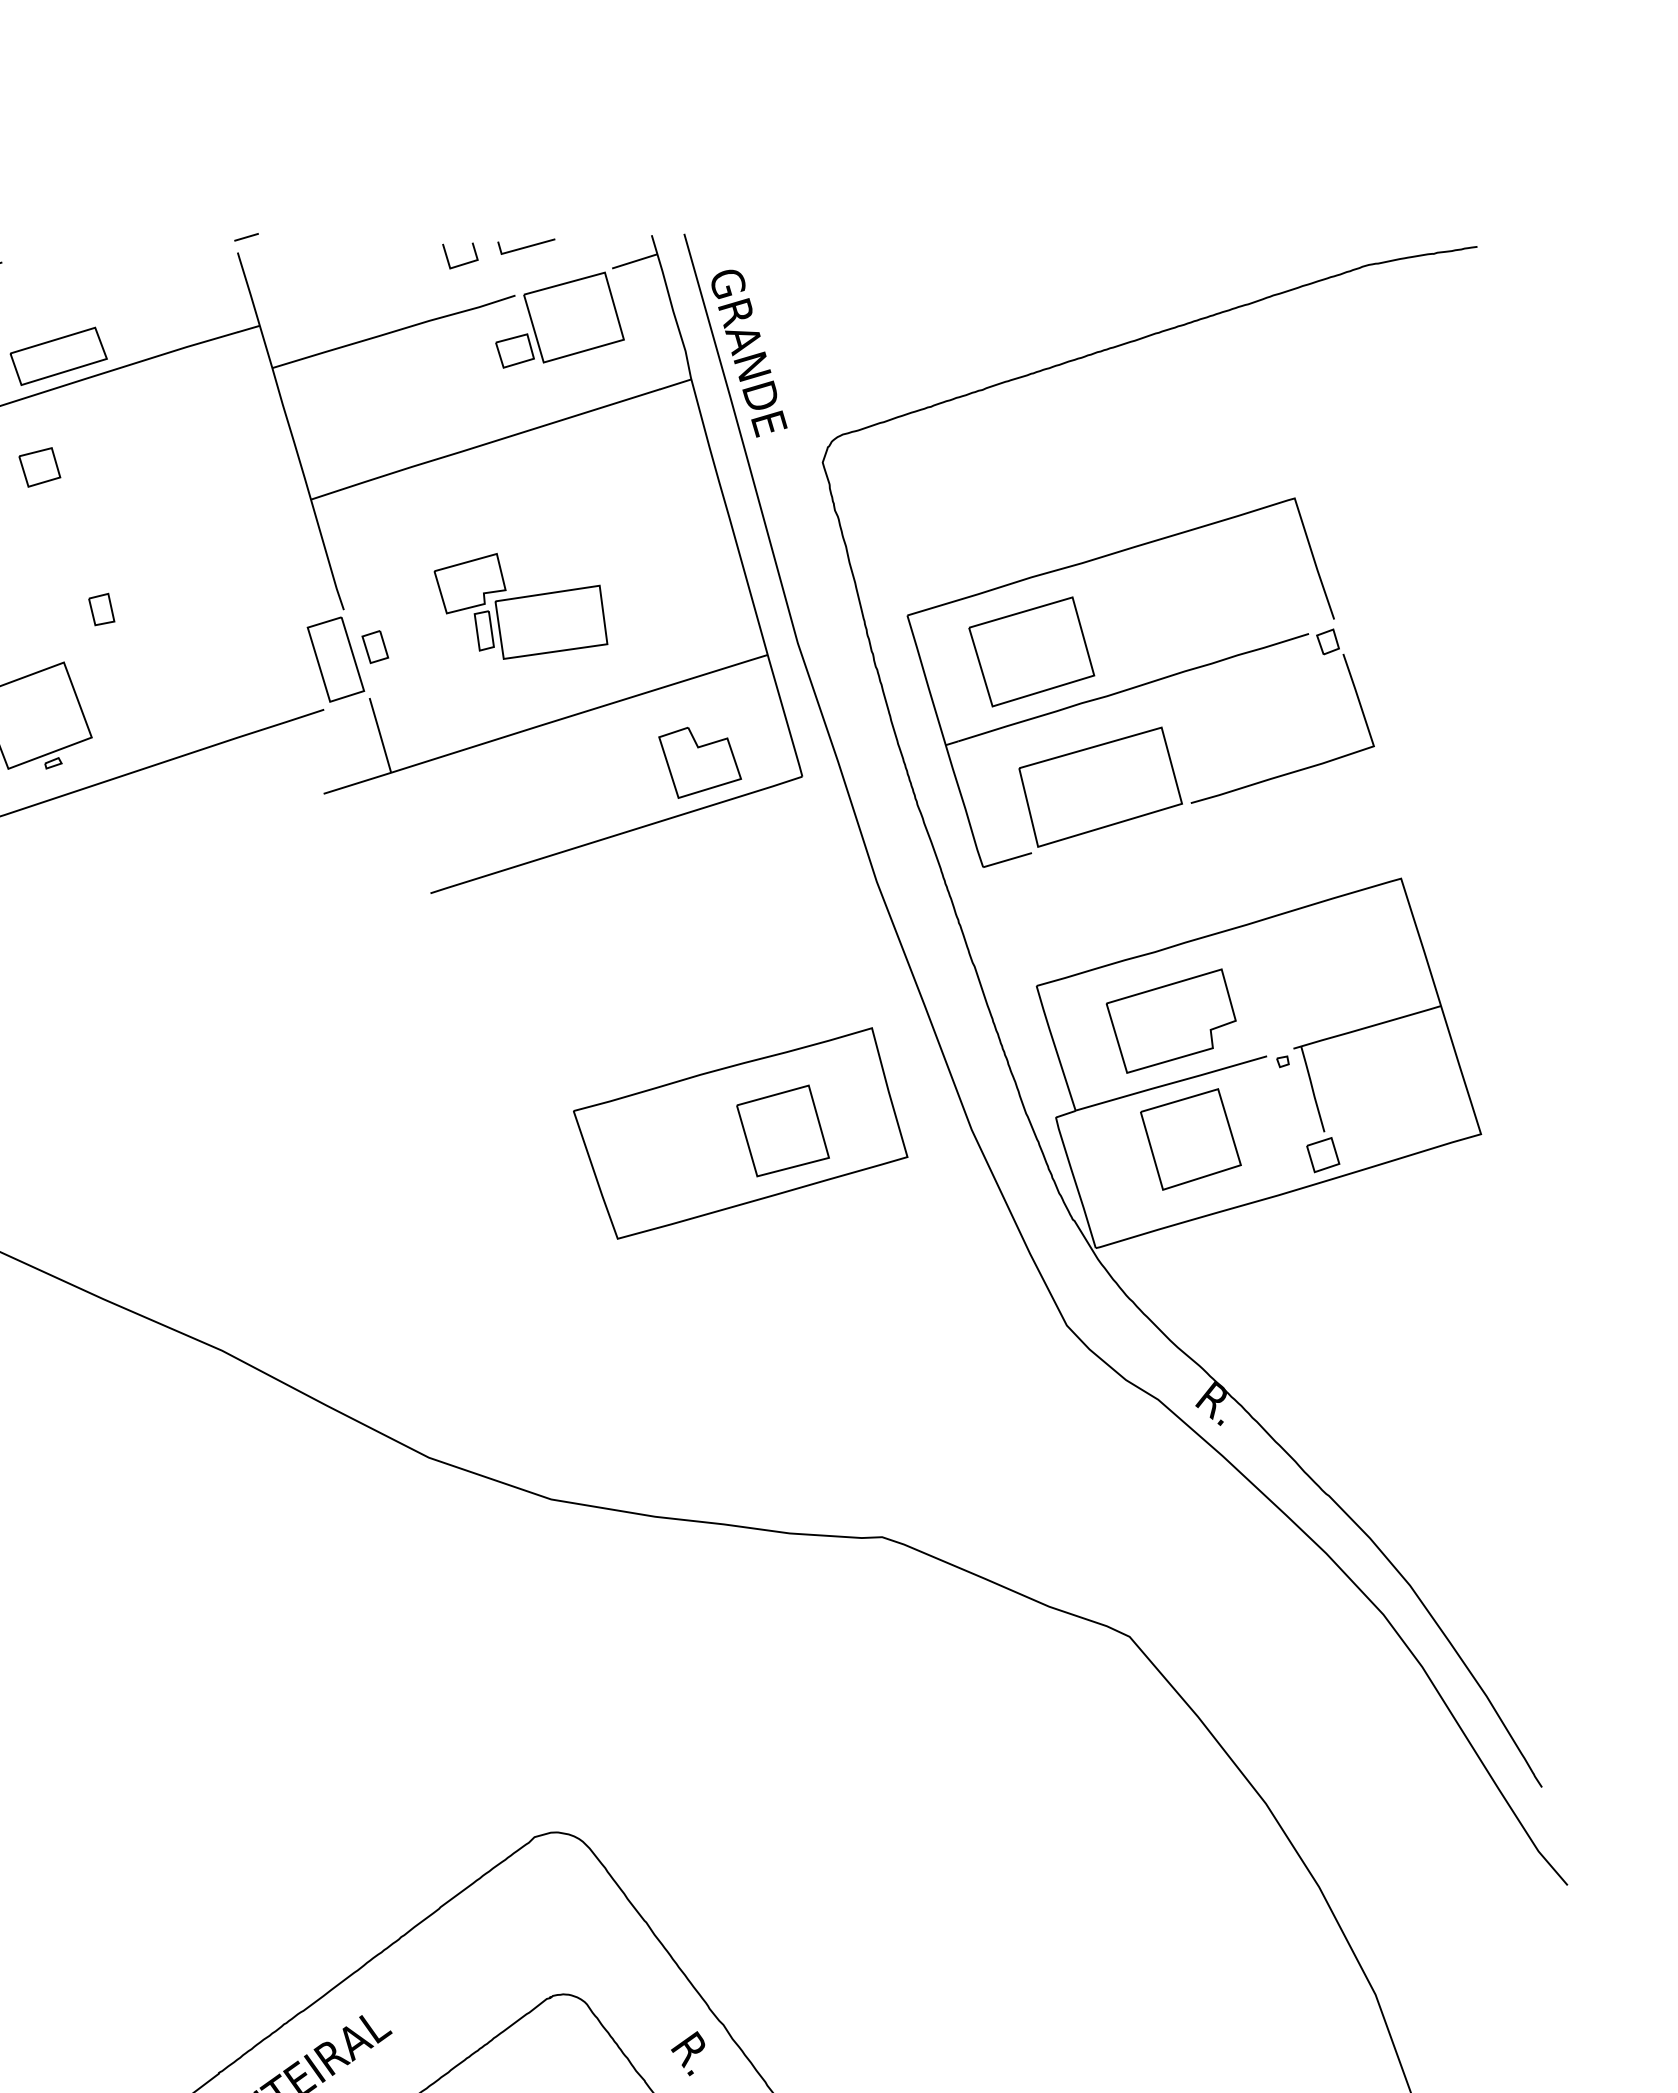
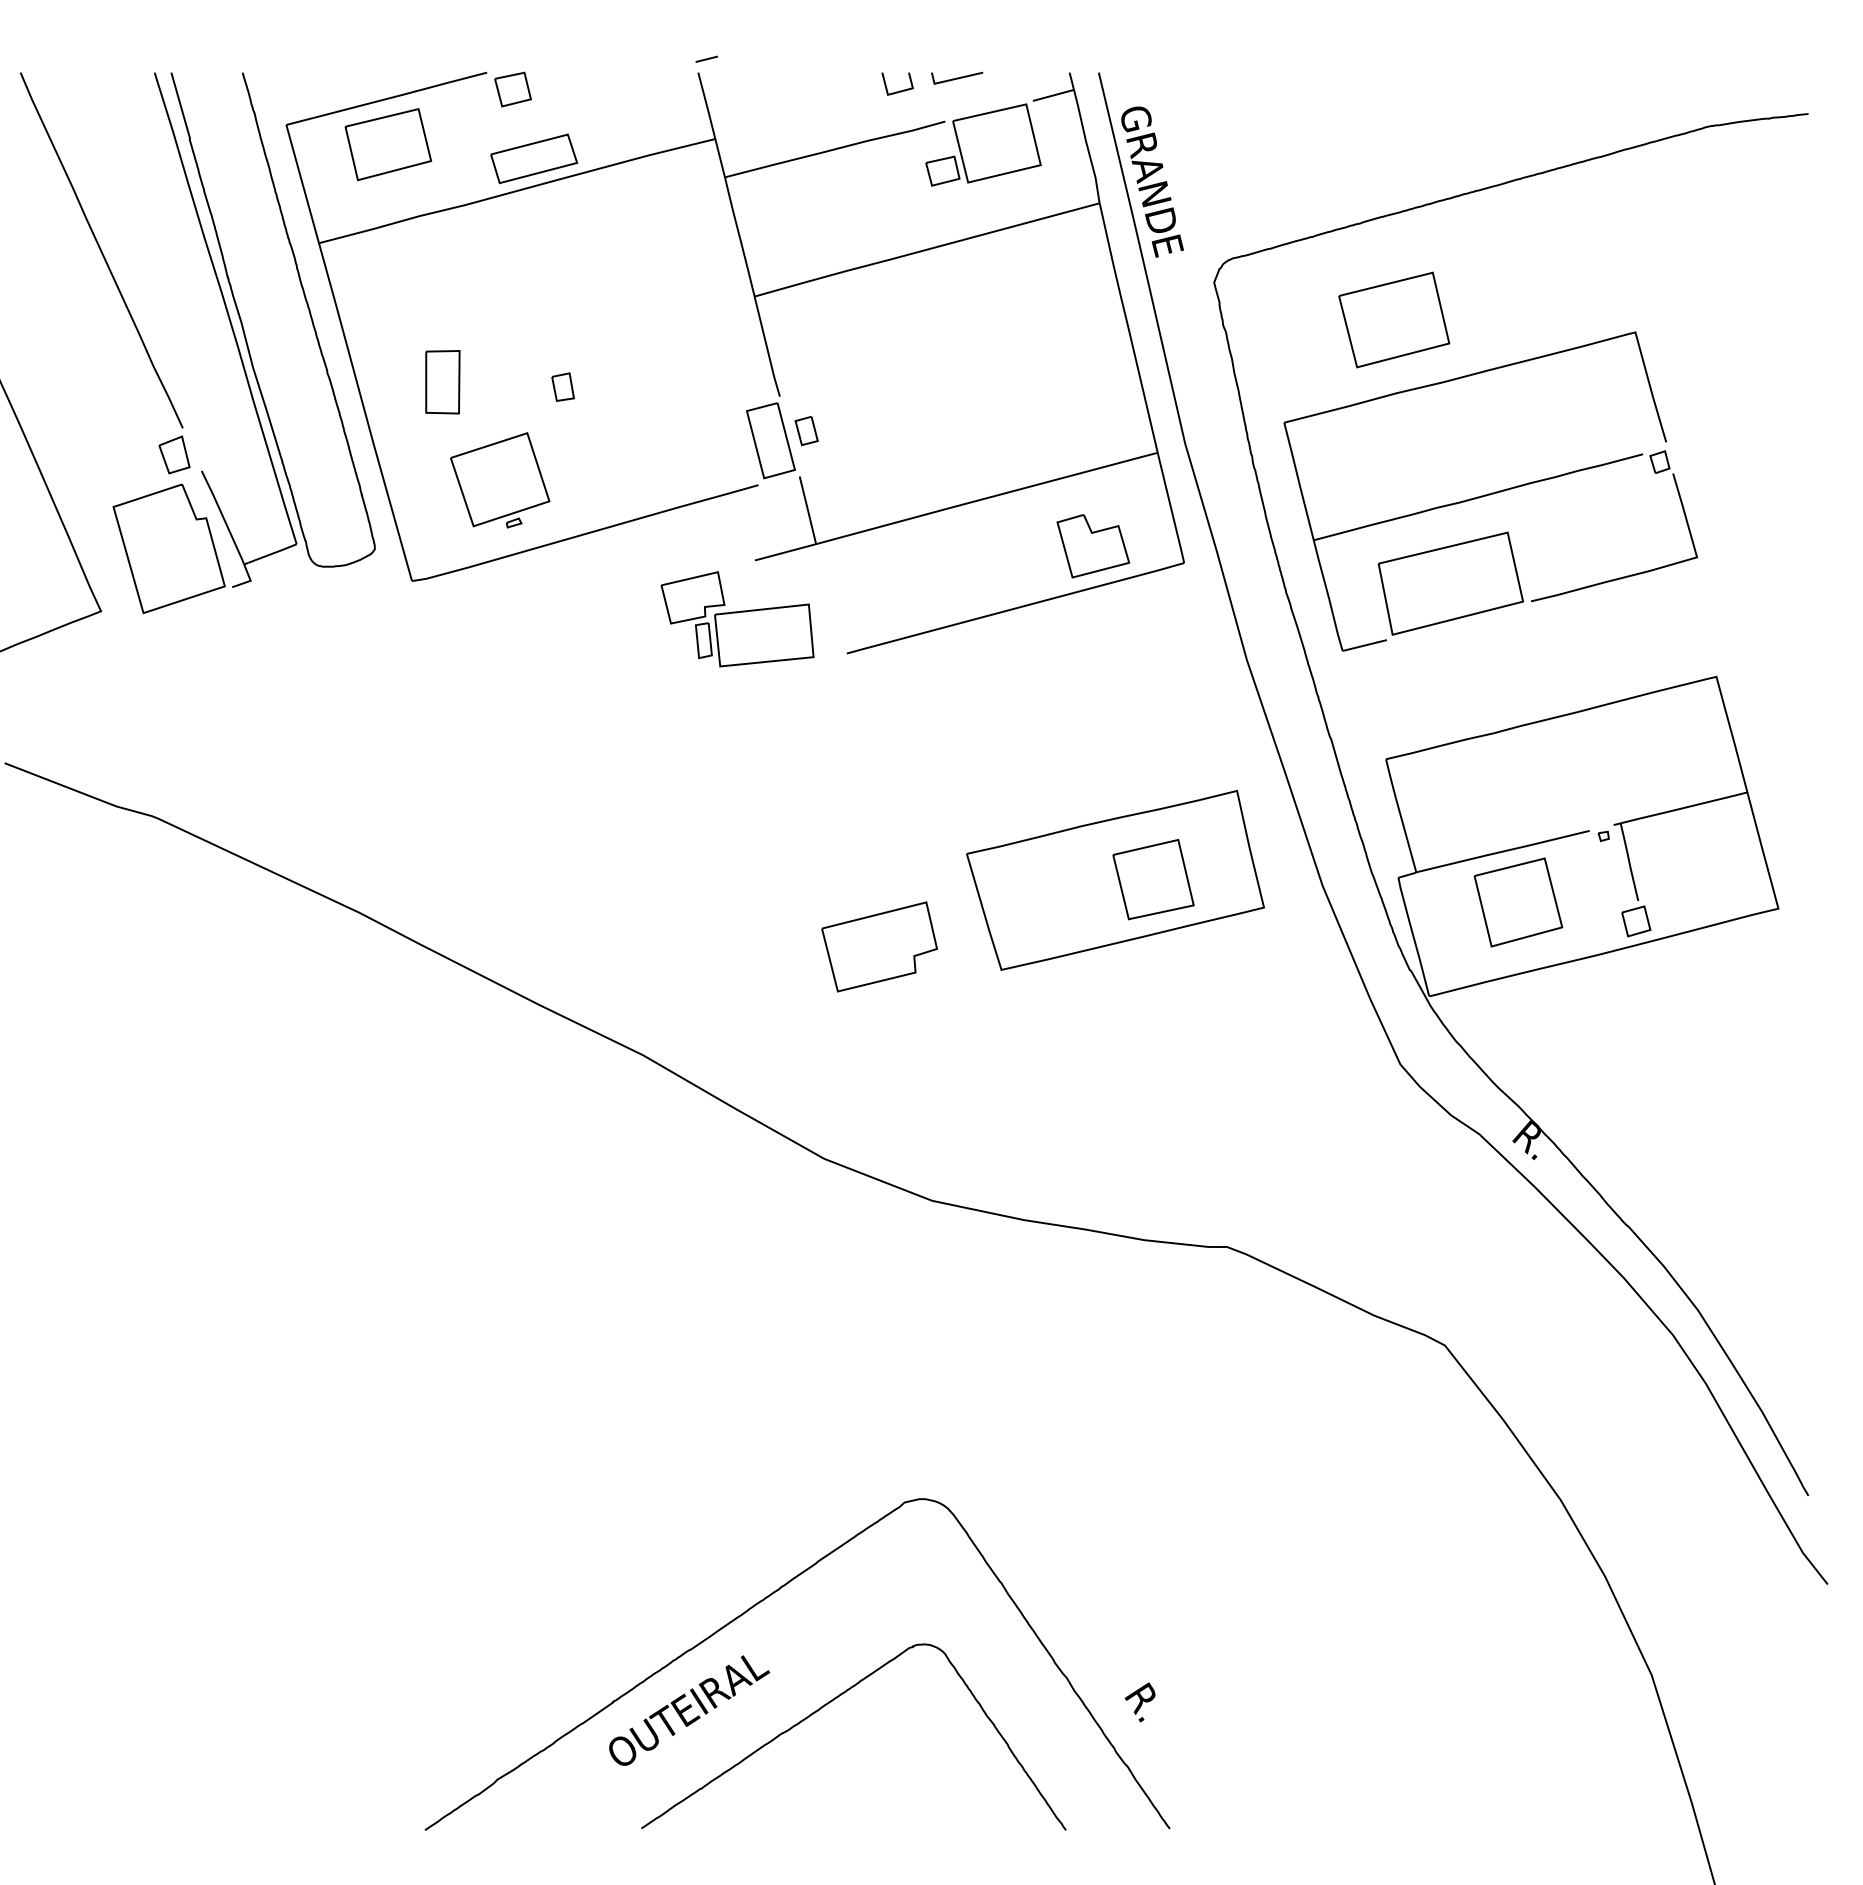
part: (39, 467) -> (512, 89), moved
part: (520, 605) -> (737, 619), moved
part: (1032, 651) -> (1394, 319), moved
part: (1171, 1020) -> (879, 946), moved
text: (687, 2054) -> (1139, 1702), moved

